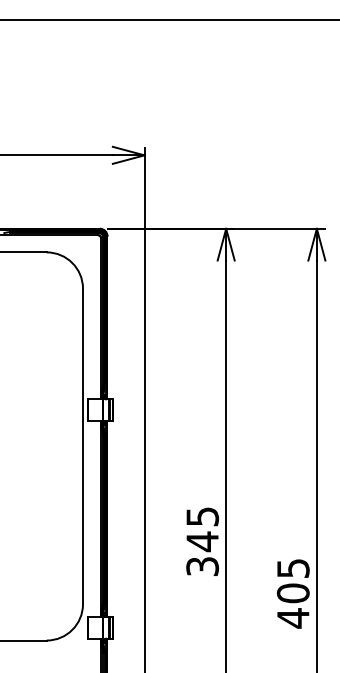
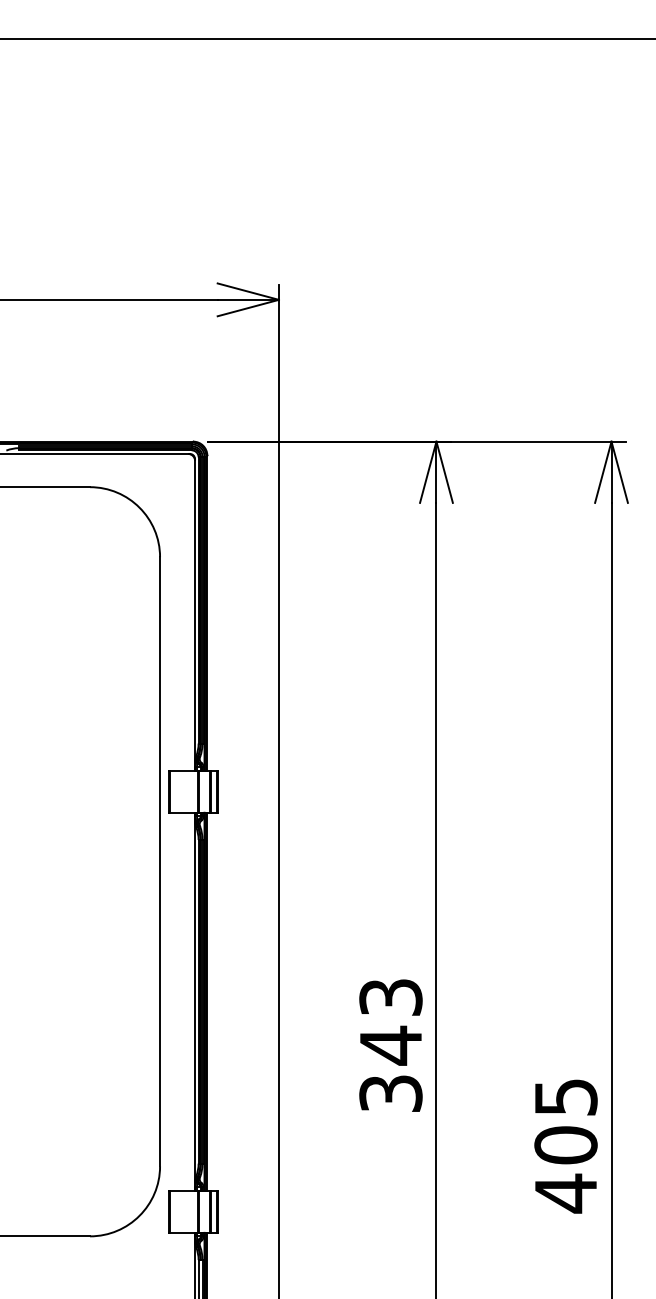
text: (202, 516) -> (390, 996), 345 -> 343

